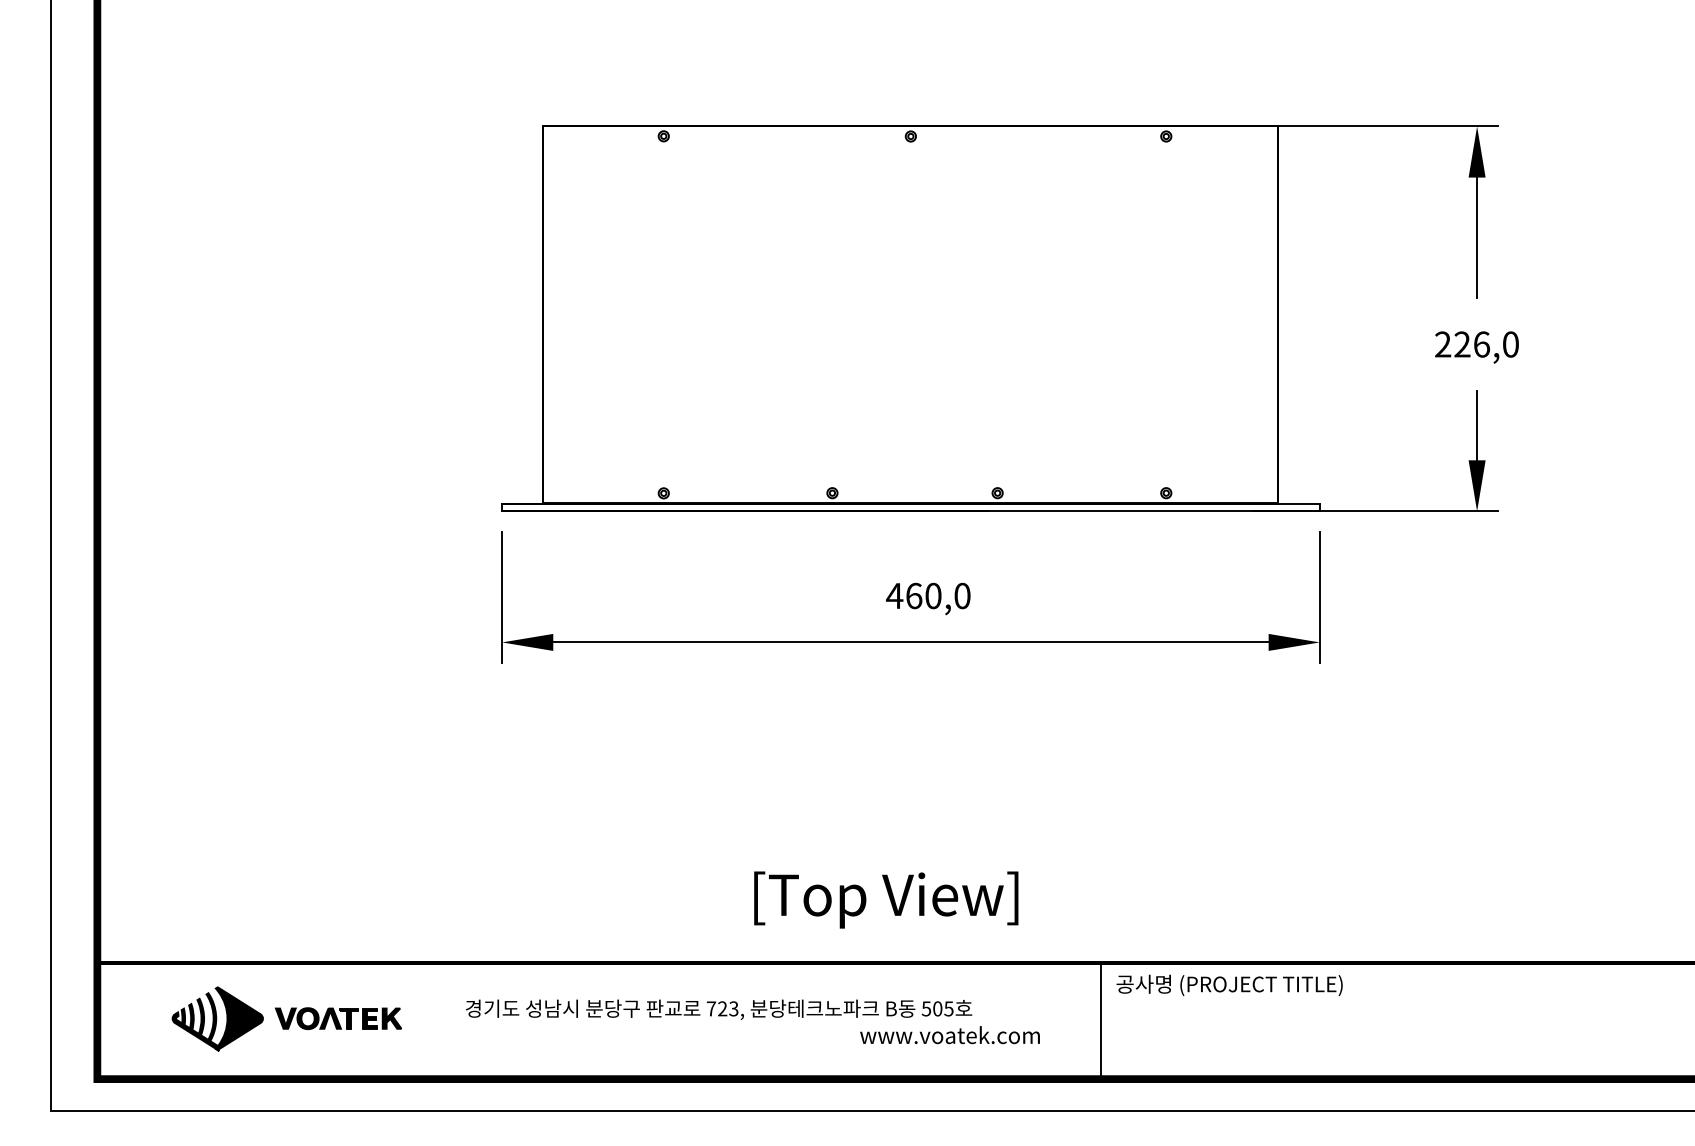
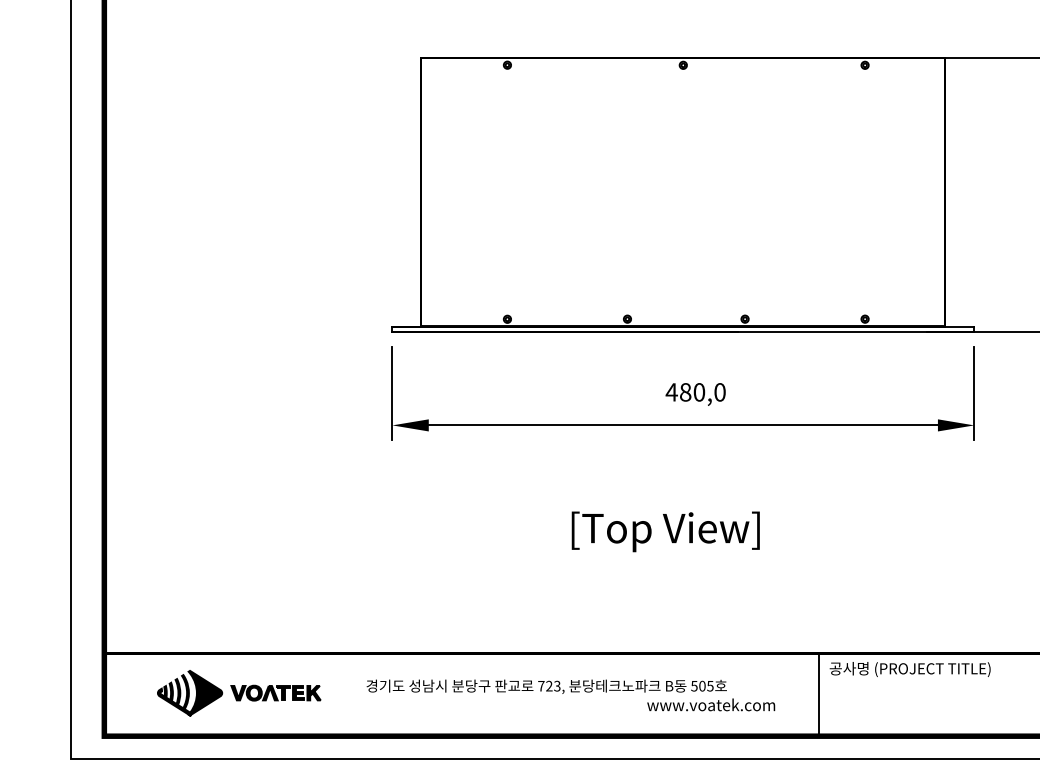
text: (914, 595) -> (685, 392), 460,0 -> 480,0
text: (886, 899) -> (665, 531), moved

